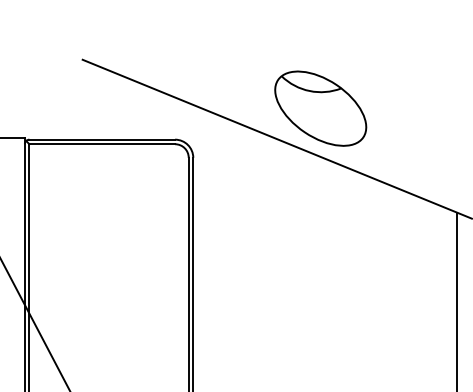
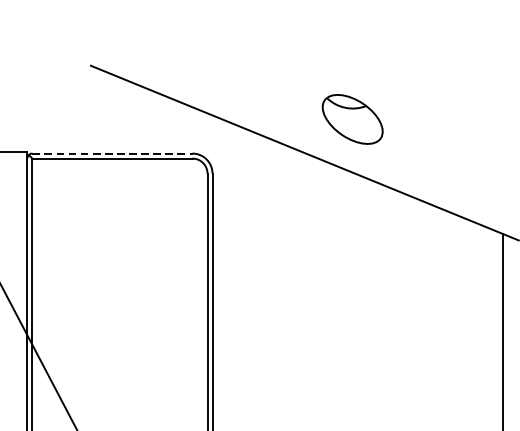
part: (320, 108) -> (352, 119), size x0.6
line: (102, 139) -> (112, 153), solid -> dashed

